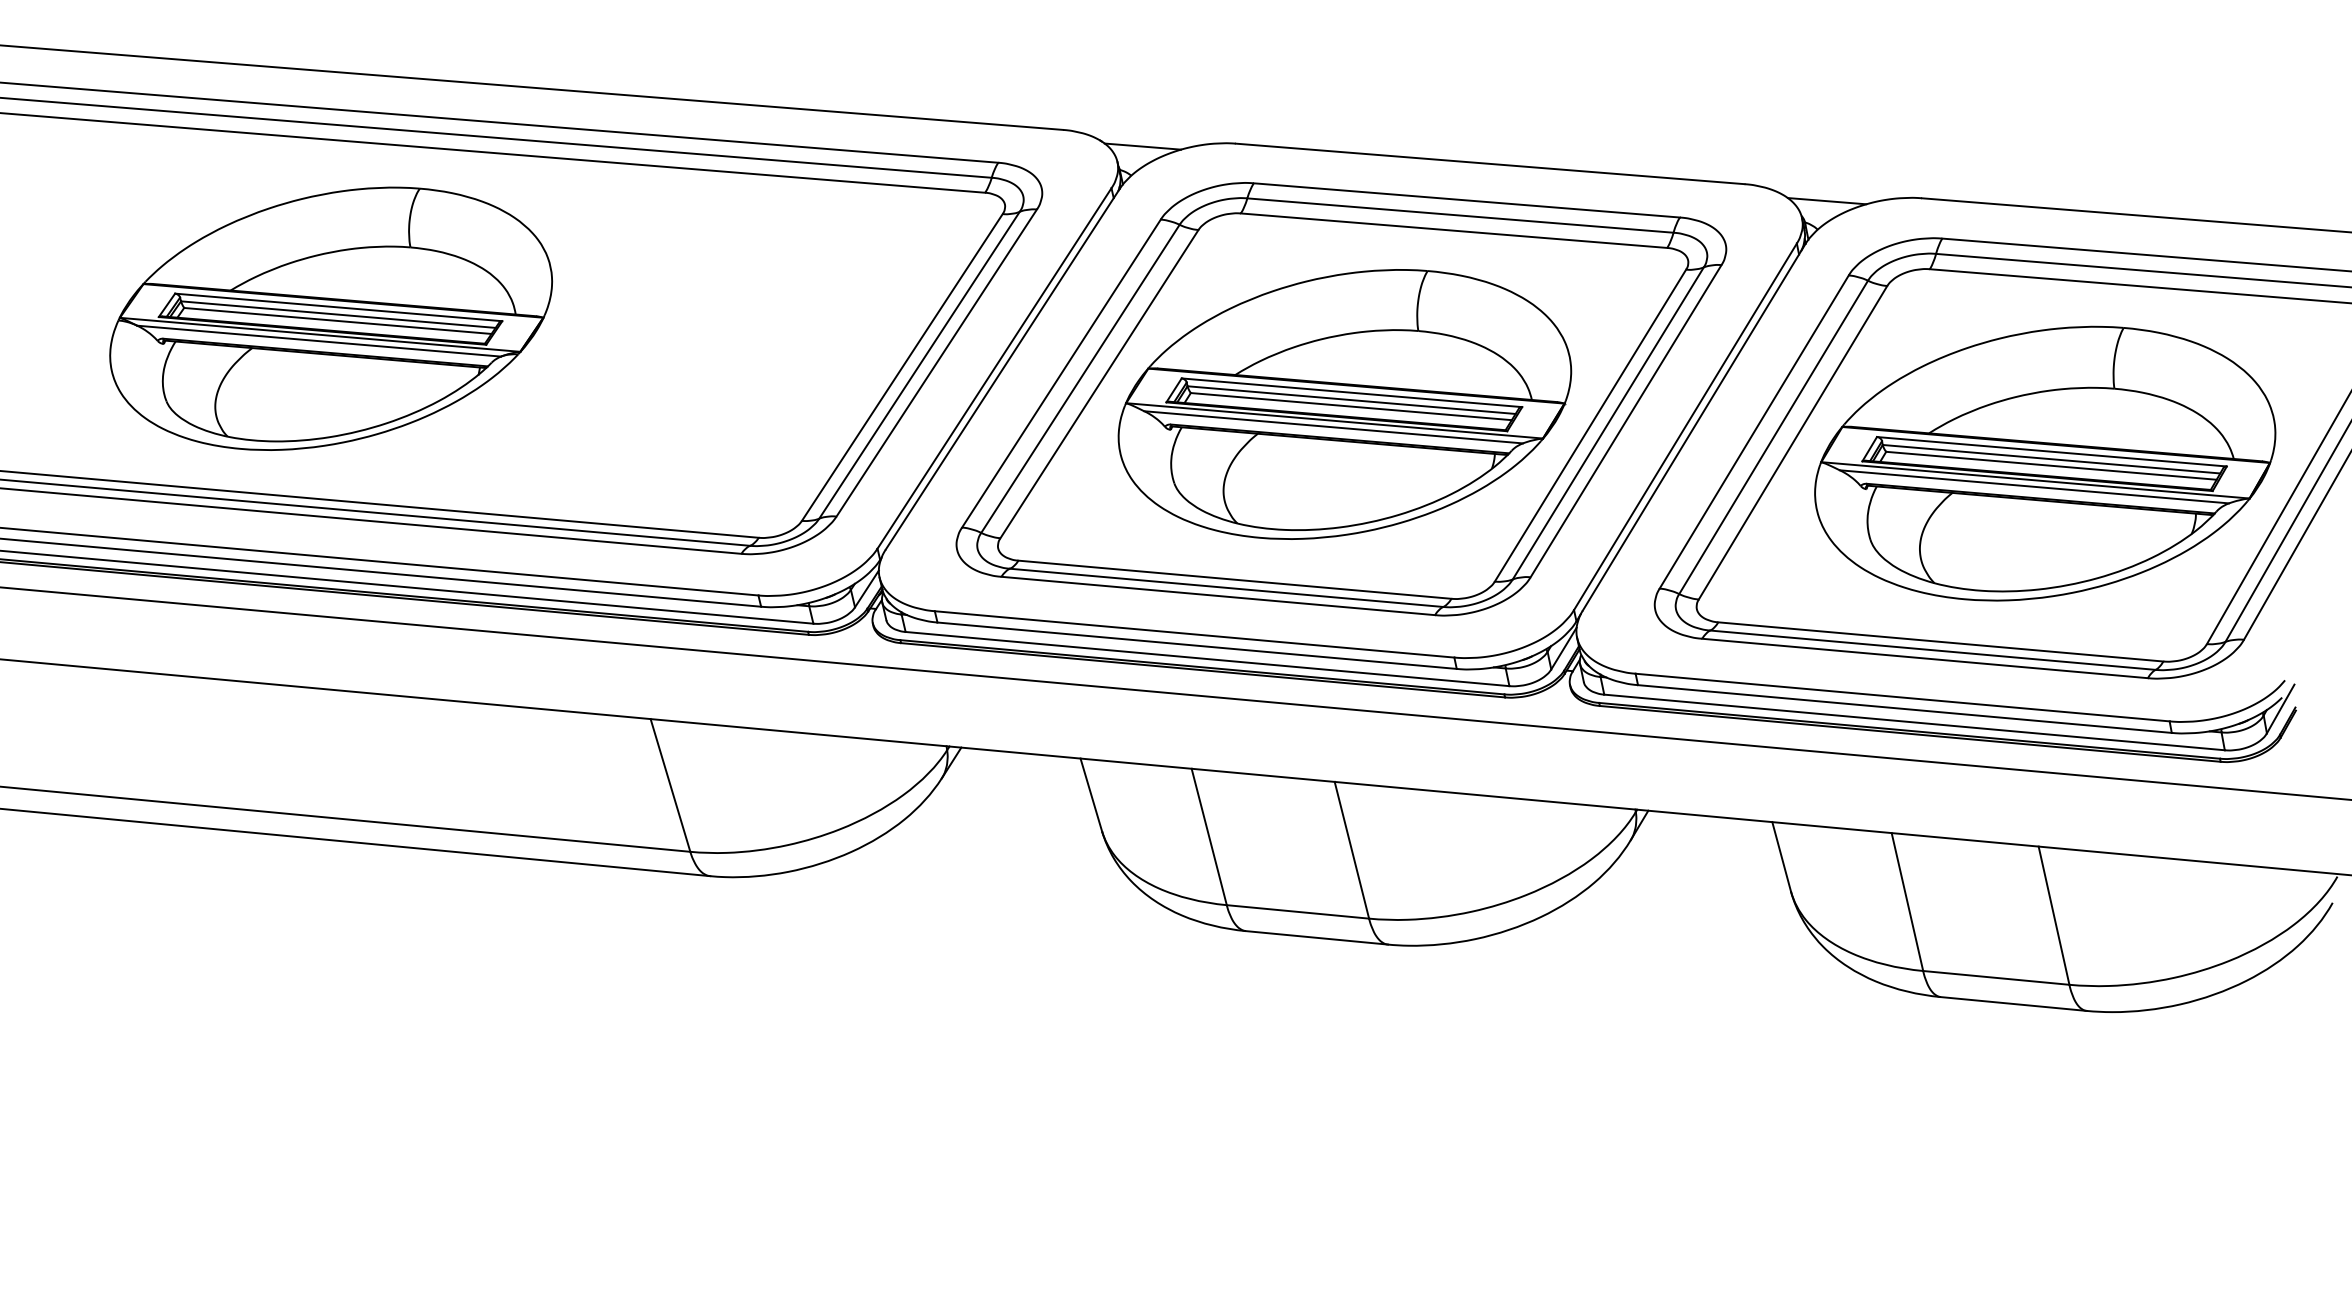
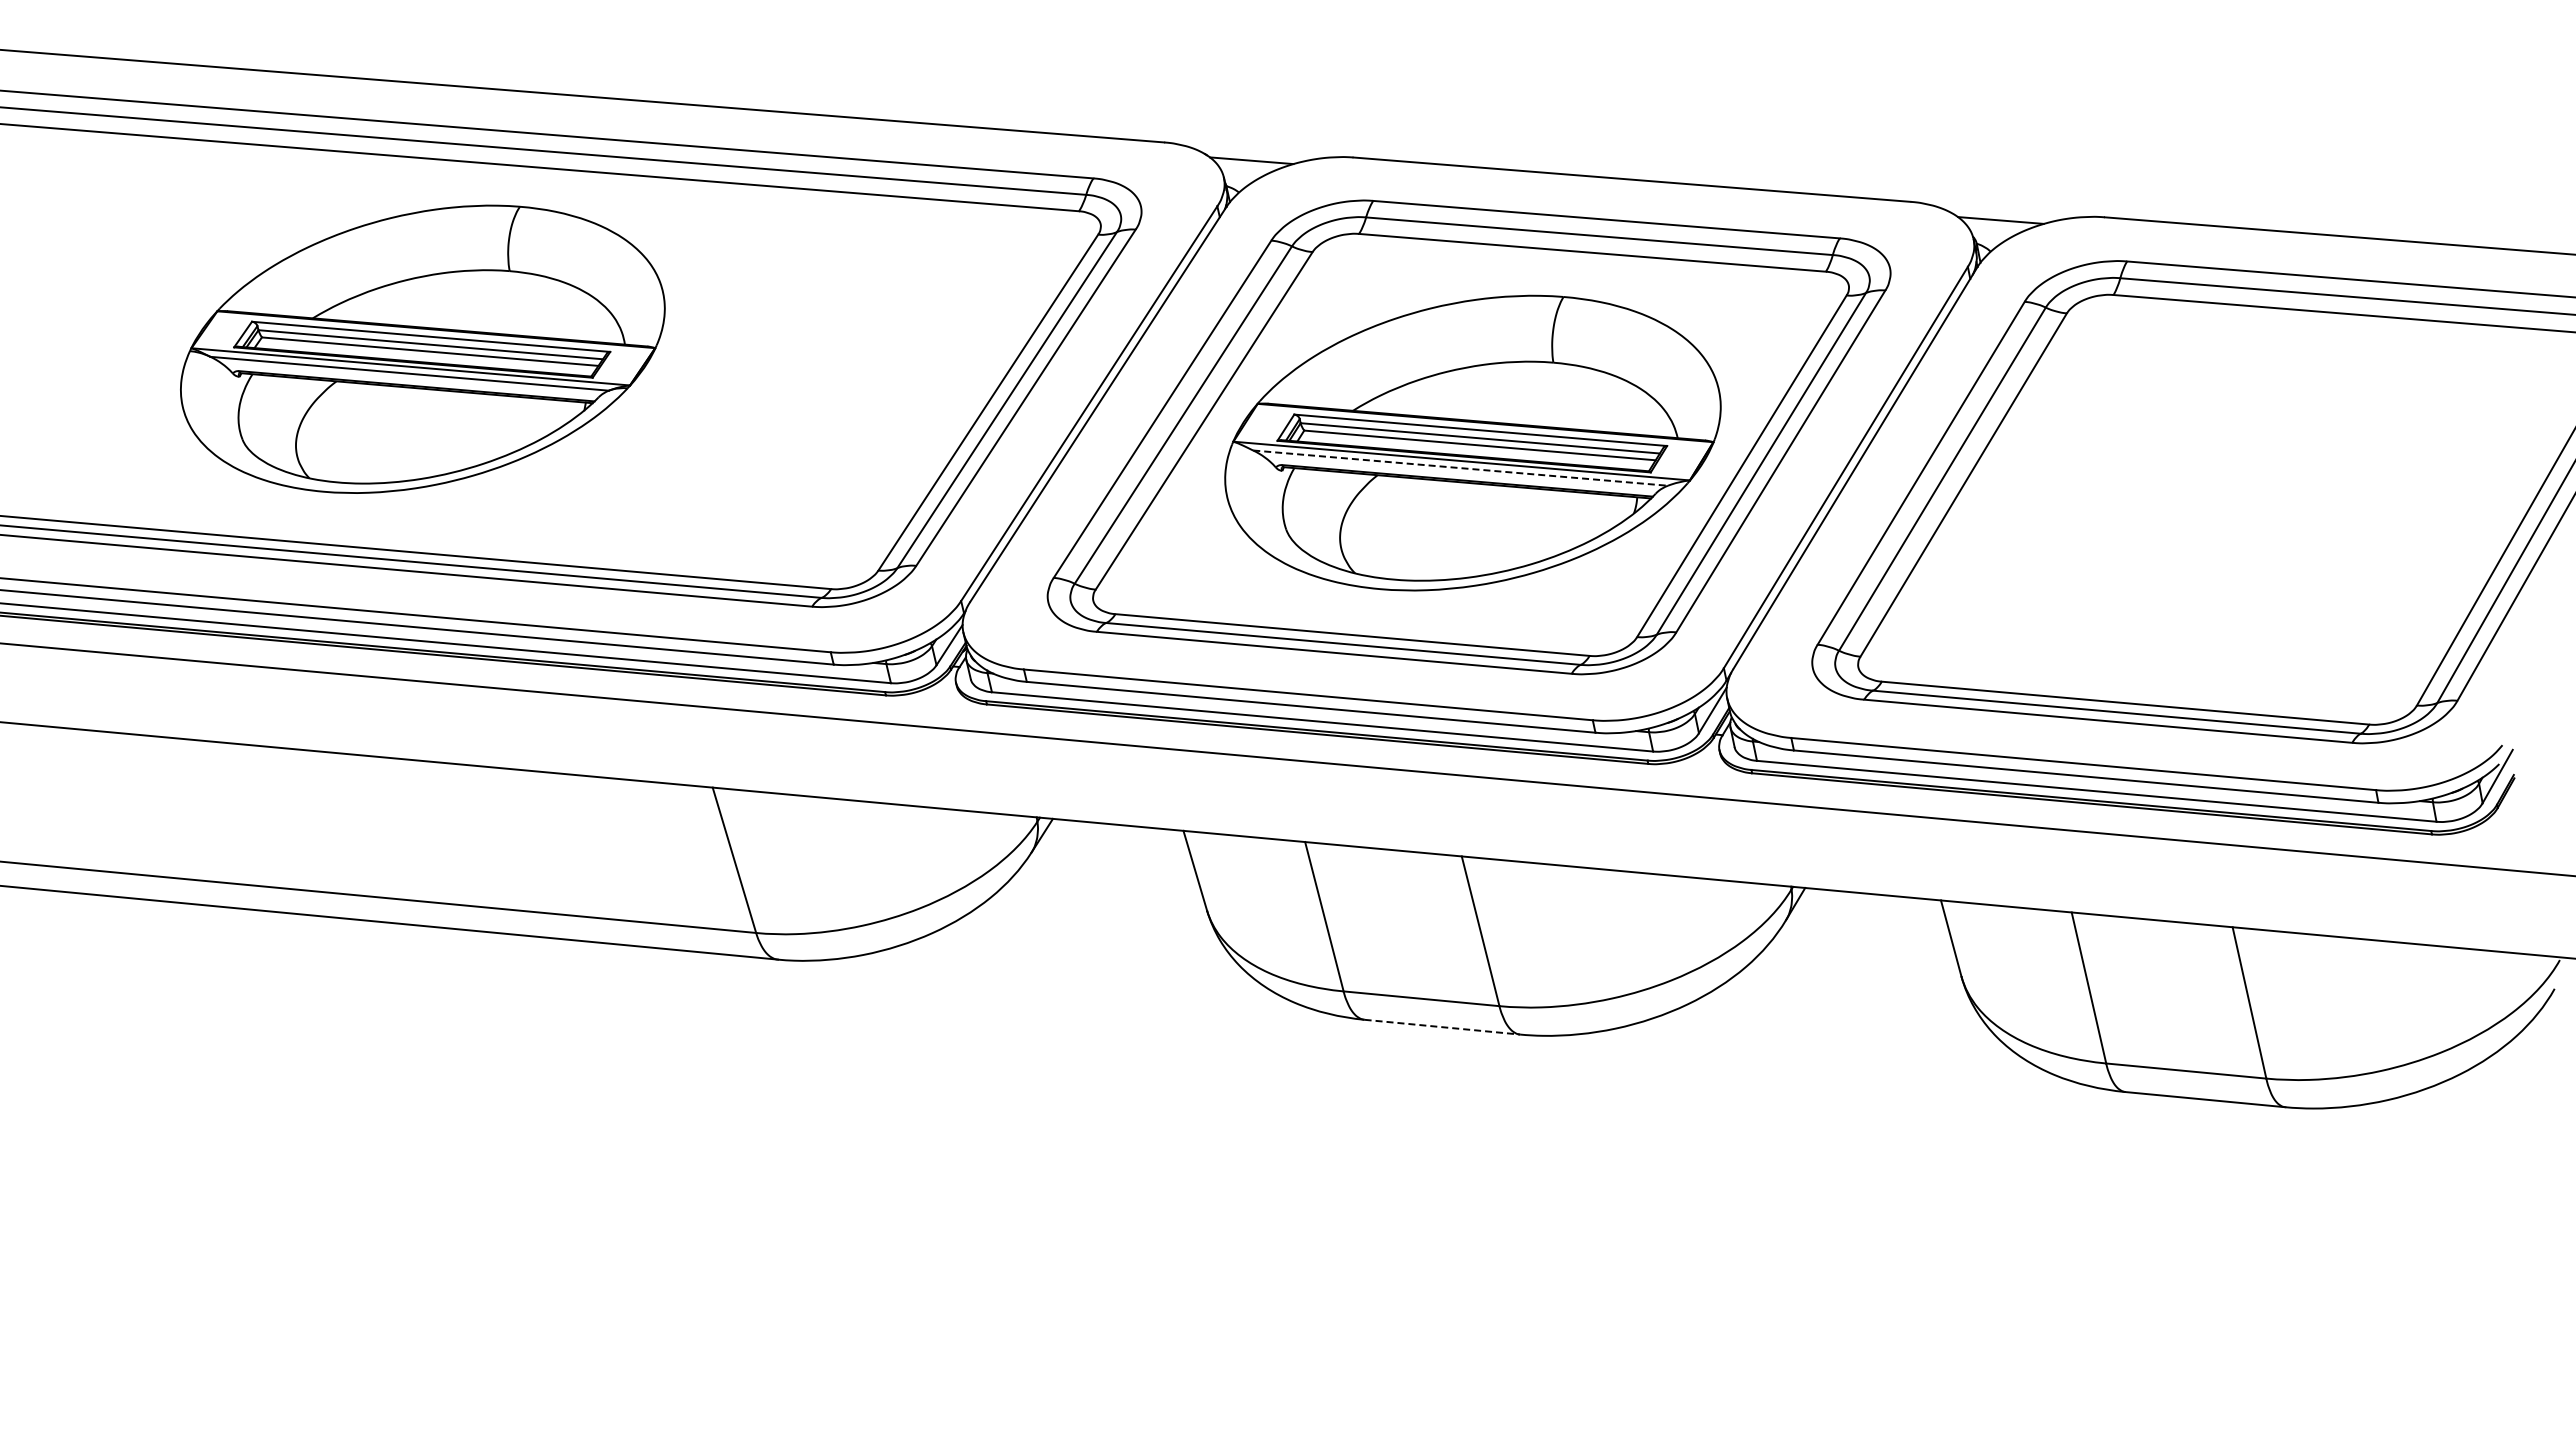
part: (330, 318) -> (422, 348), moved
line: (1334, 427) -> (1461, 468), solid -> dashed
part: (2044, 463) -> (2239, 507), removed
line: (1317, 938) -> (1442, 1027), solid -> dashed

